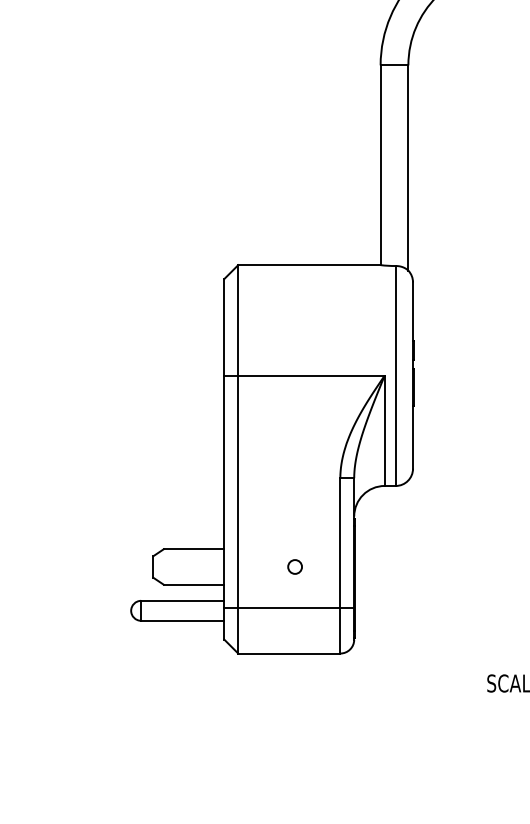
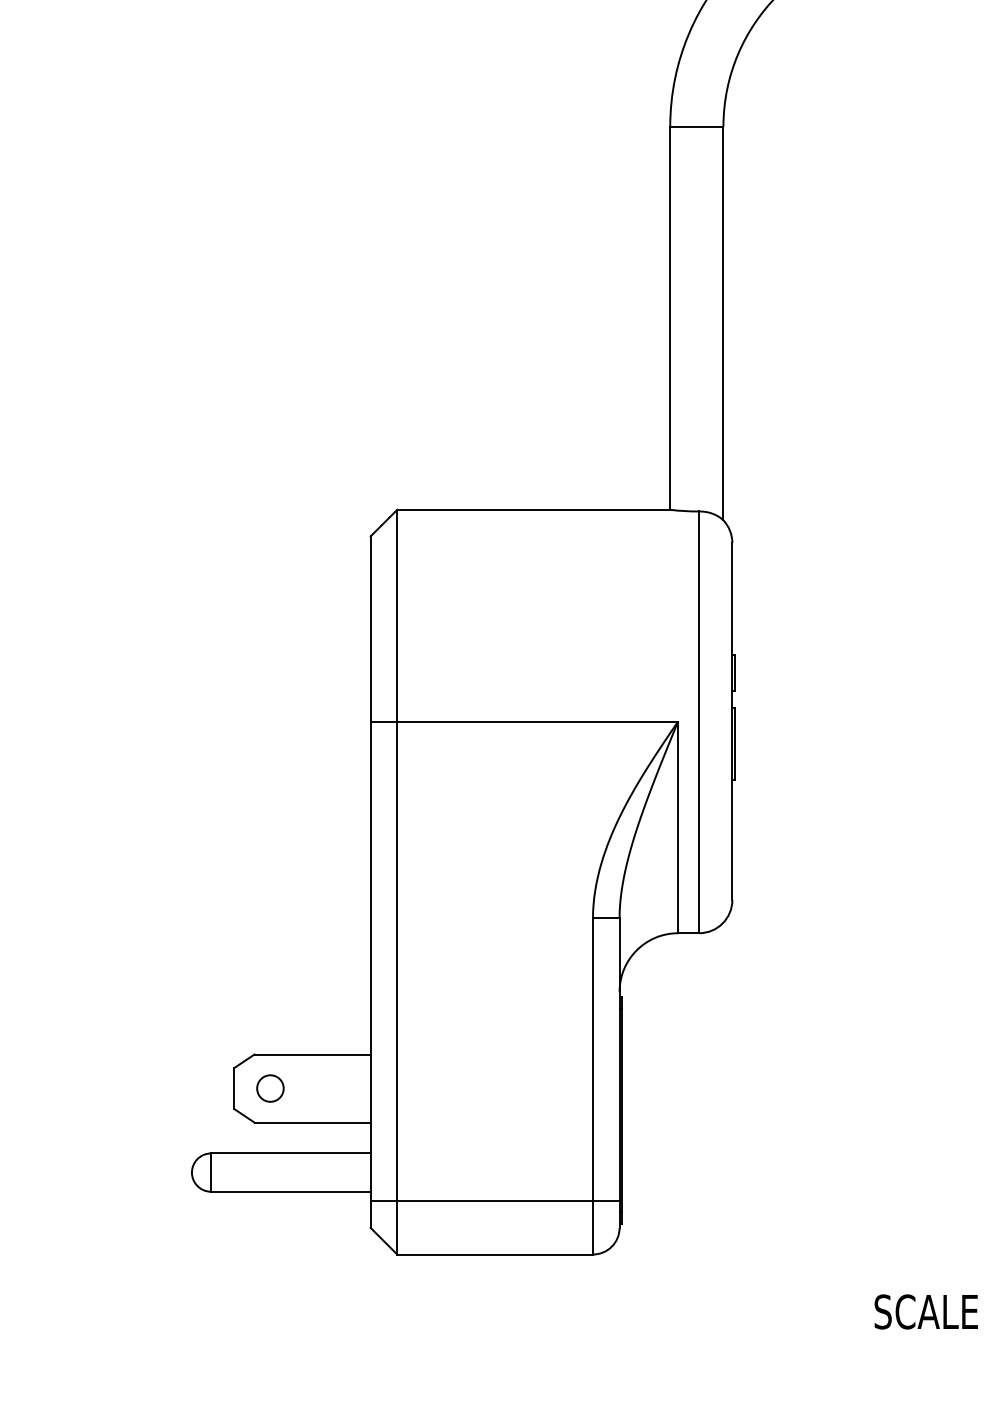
circle: (294, 566) -> (269, 1087), moved
line: (289, 607) -> (495, 1200), moved

